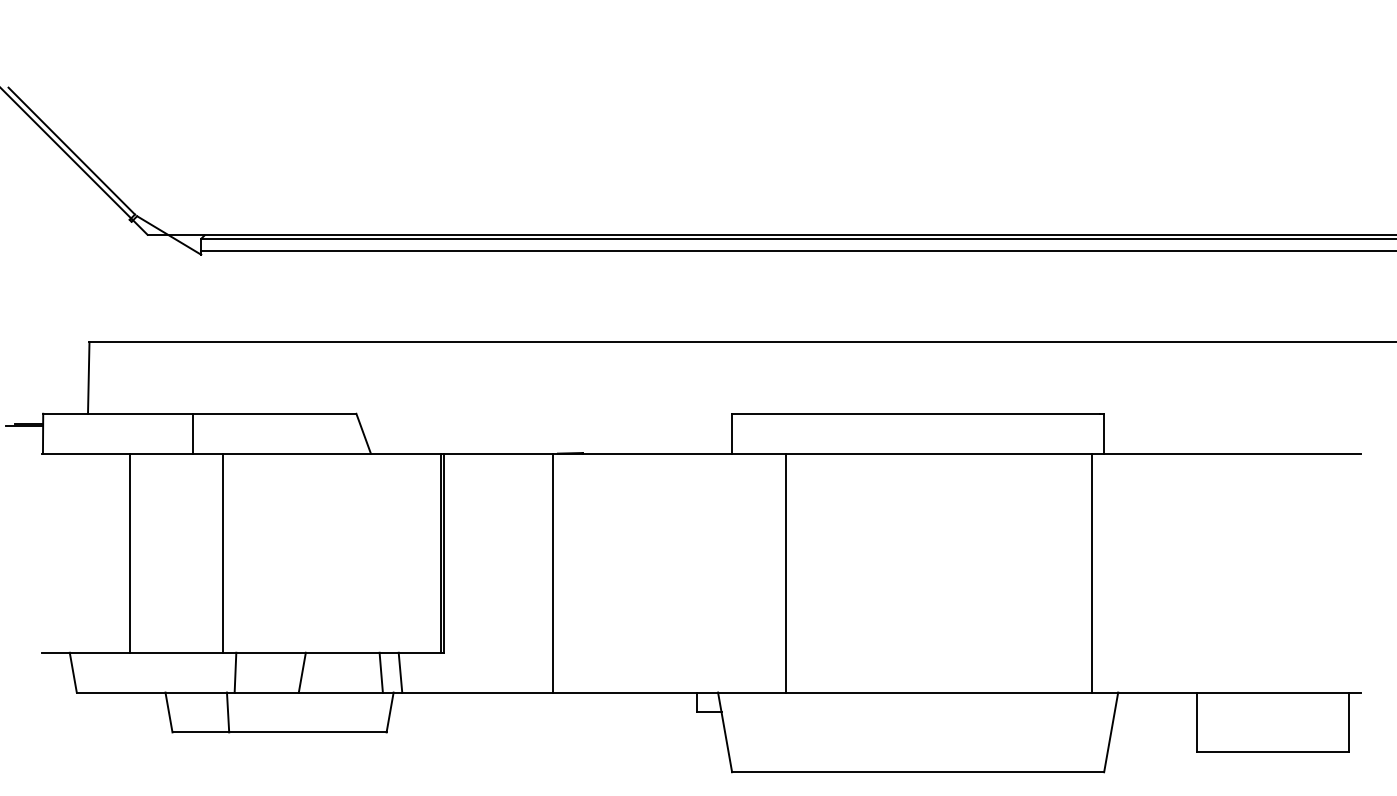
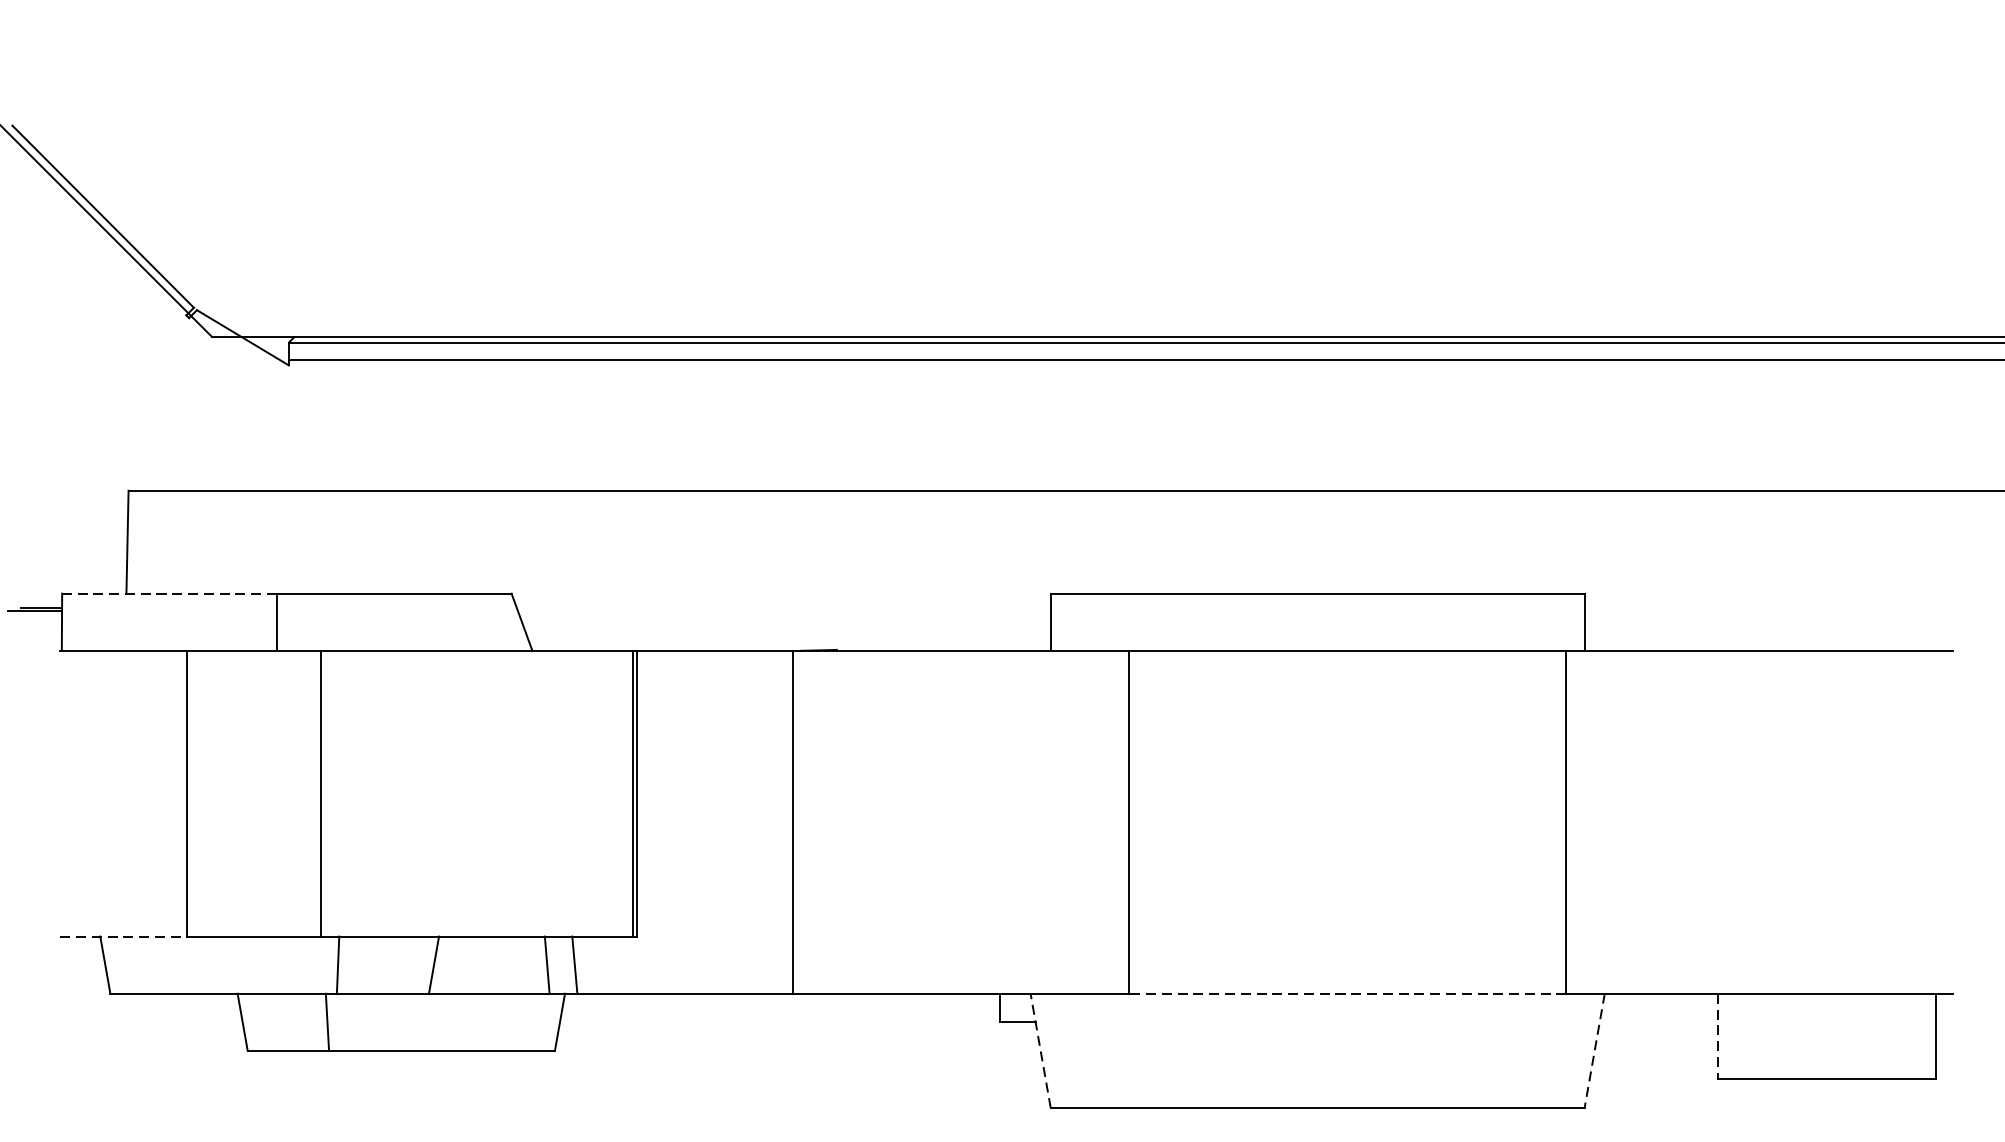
line: (118, 413) -> (170, 593), solid -> dashed
line: (86, 652) -> (124, 936), solid -> dashed
line: (938, 692) -> (1346, 993), solid -> dashed
line: (1197, 722) -> (1718, 1036), solid -> dashed
line: (725, 731) -> (1041, 1049), solid -> dashed
line: (1111, 732) -> (1595, 1051), solid -> dashed

